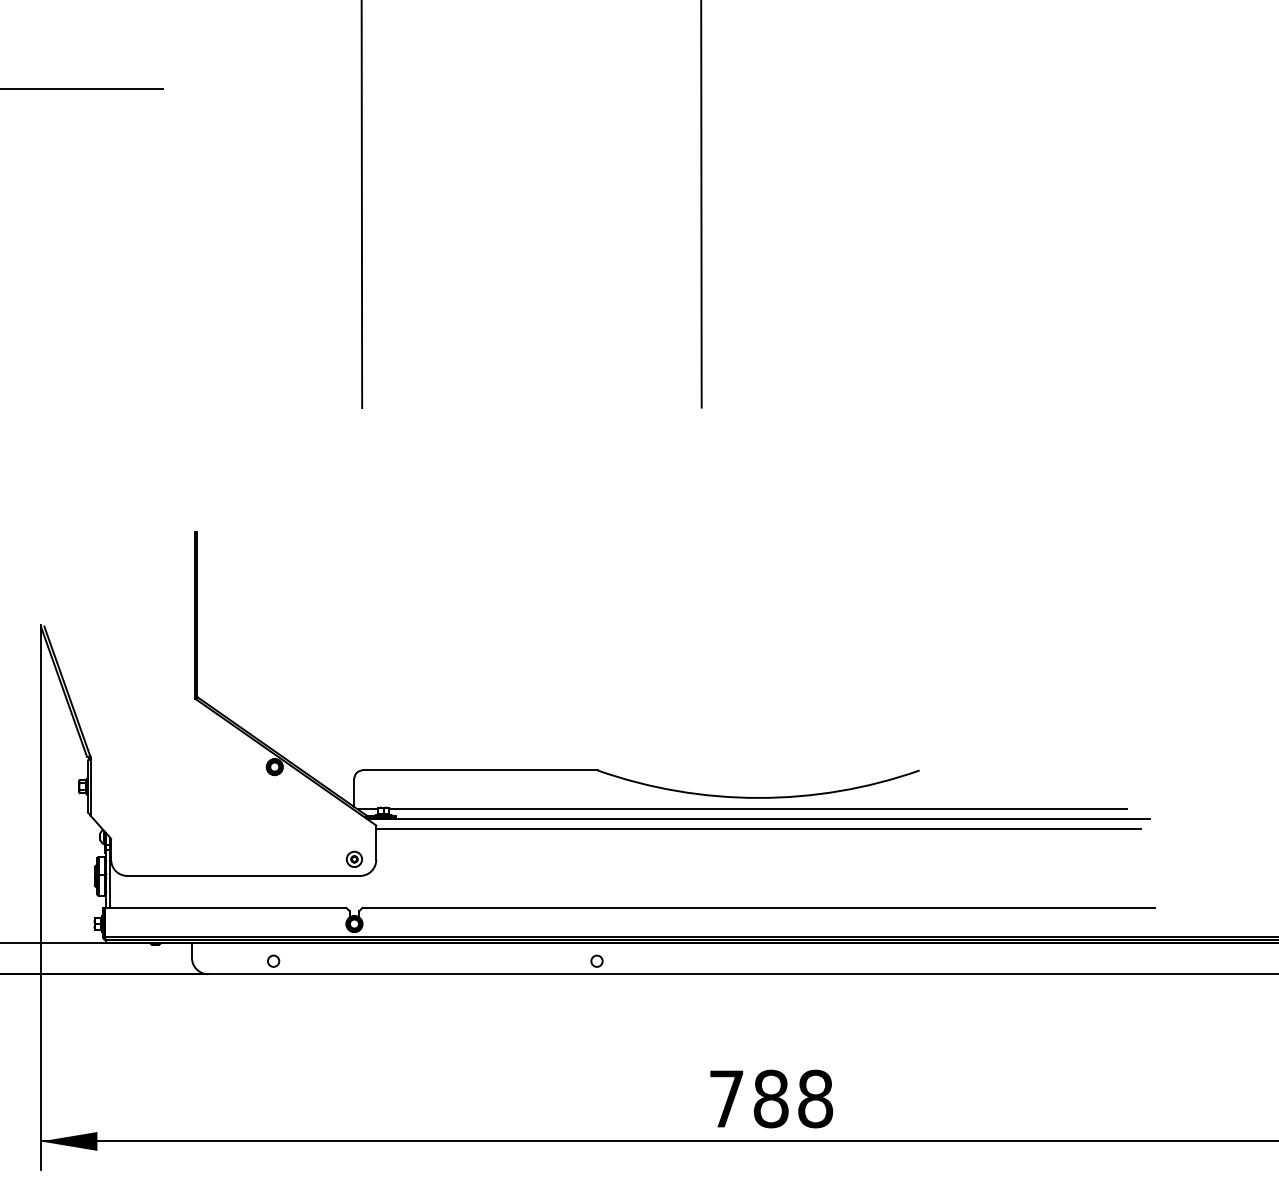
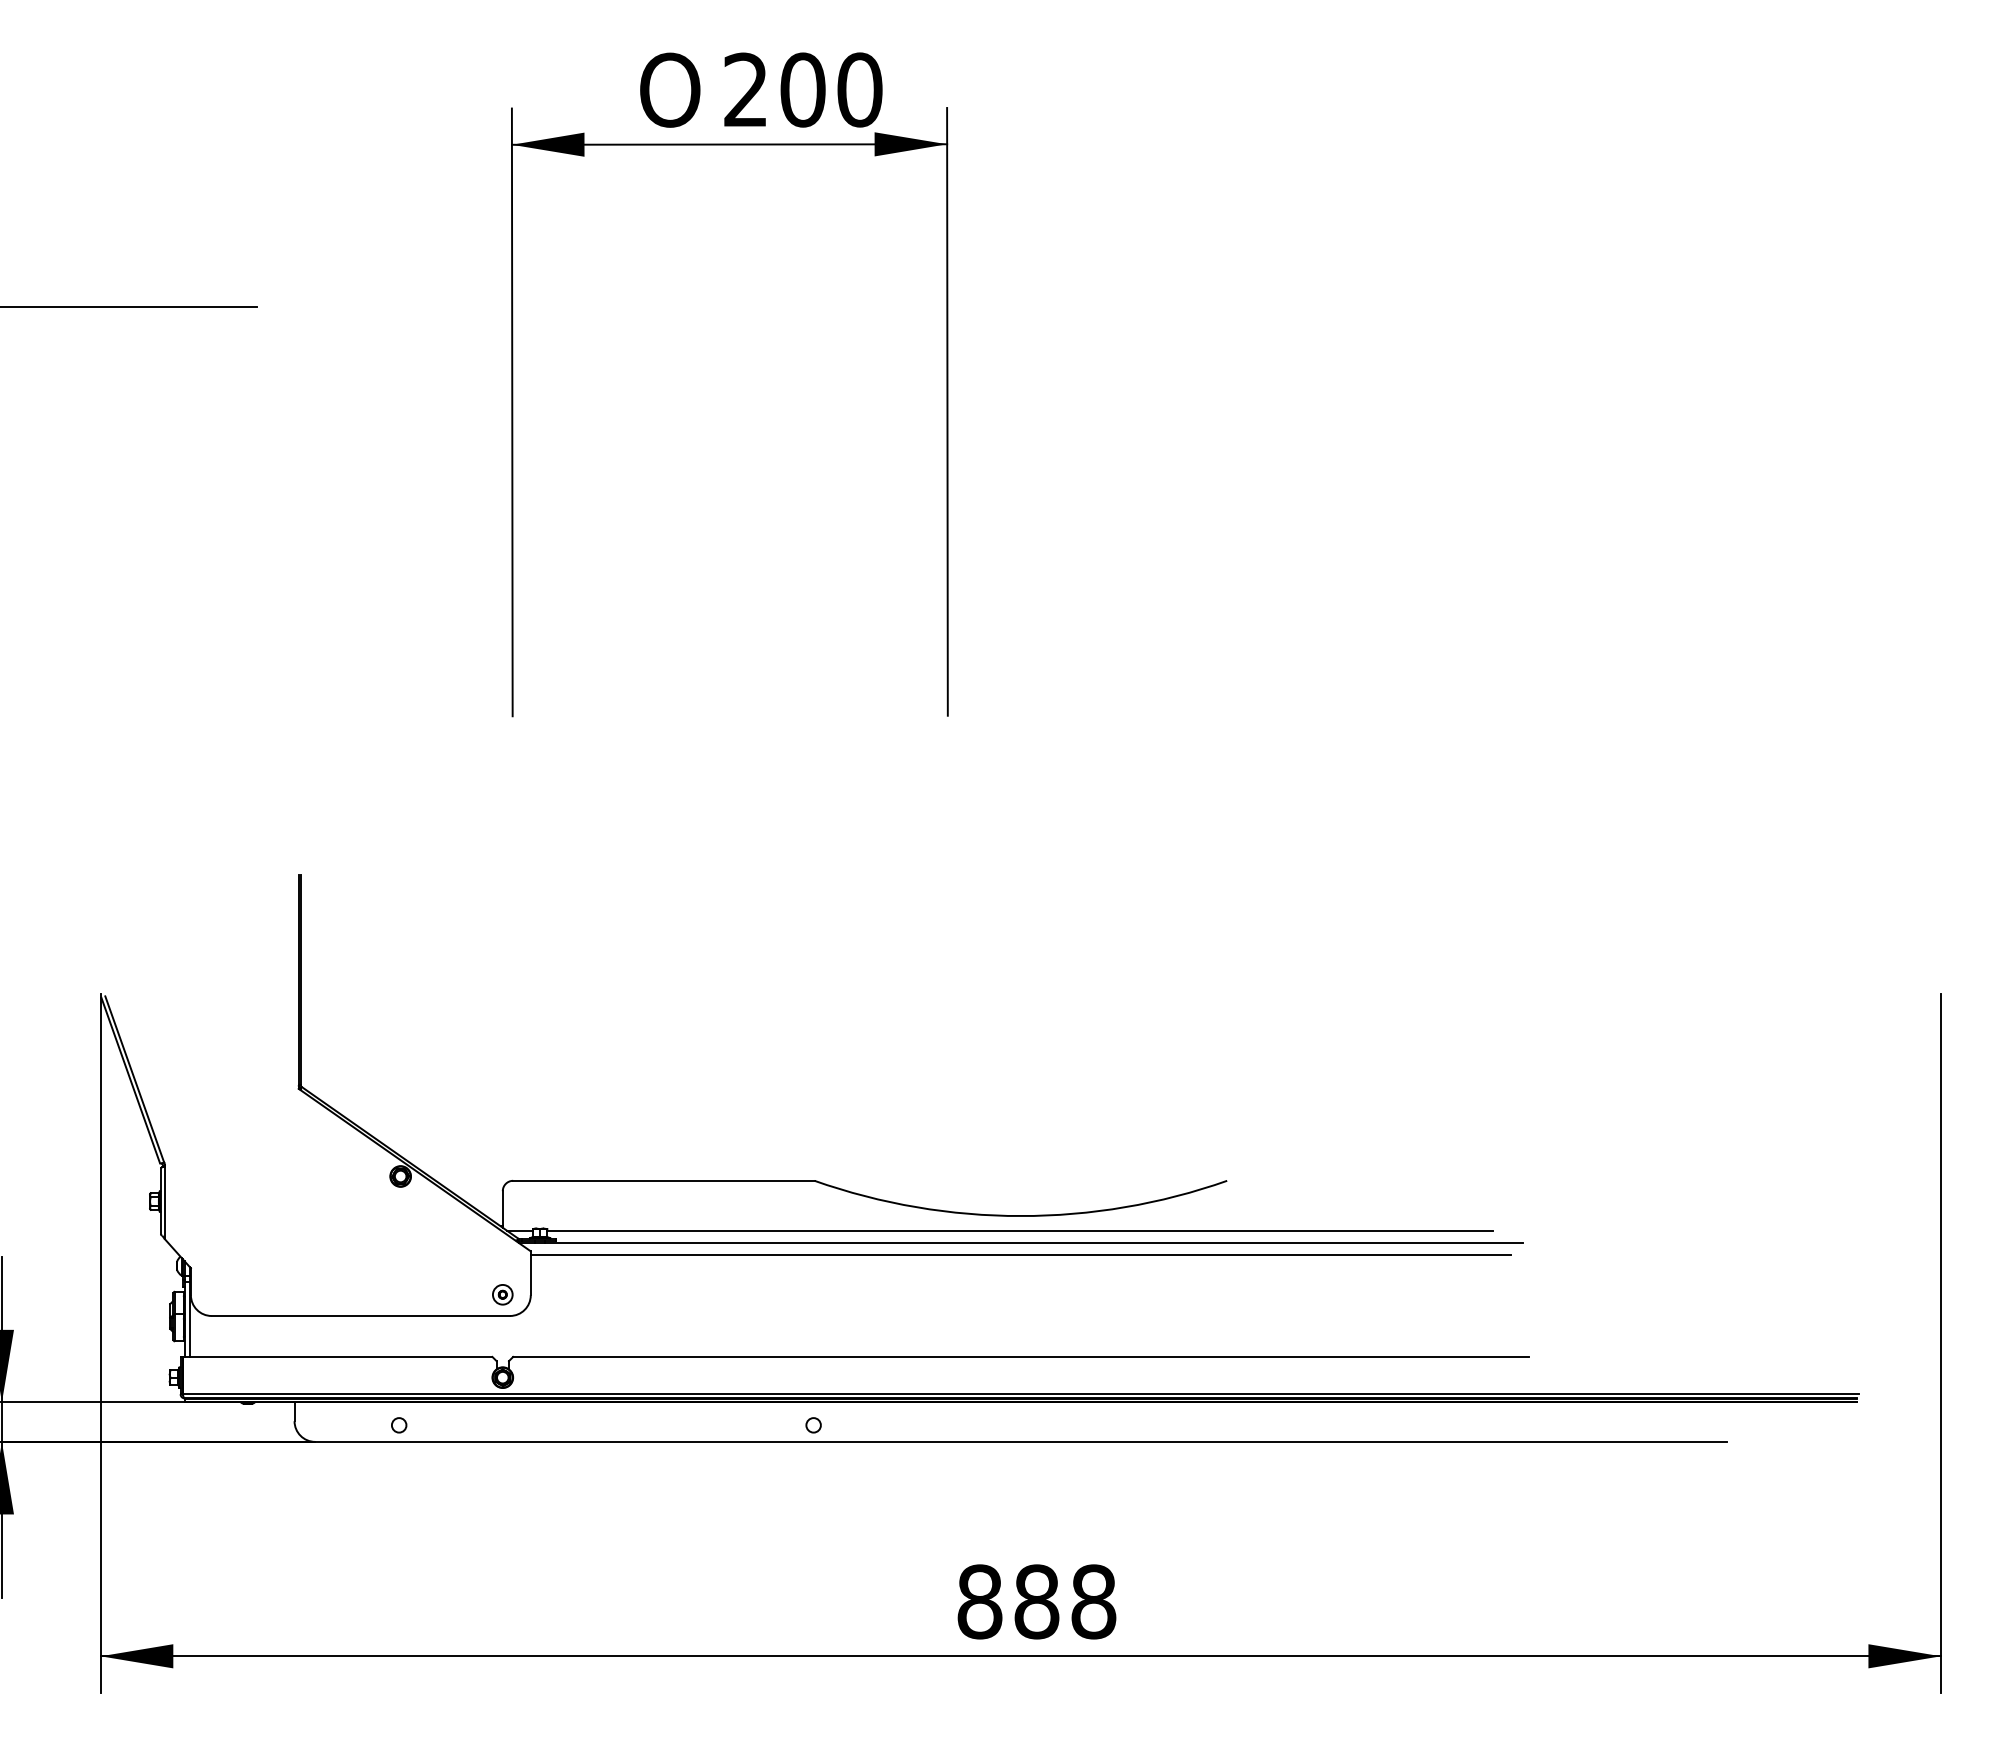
text: (726, 1098) -> (979, 1601), 788 -> 888

